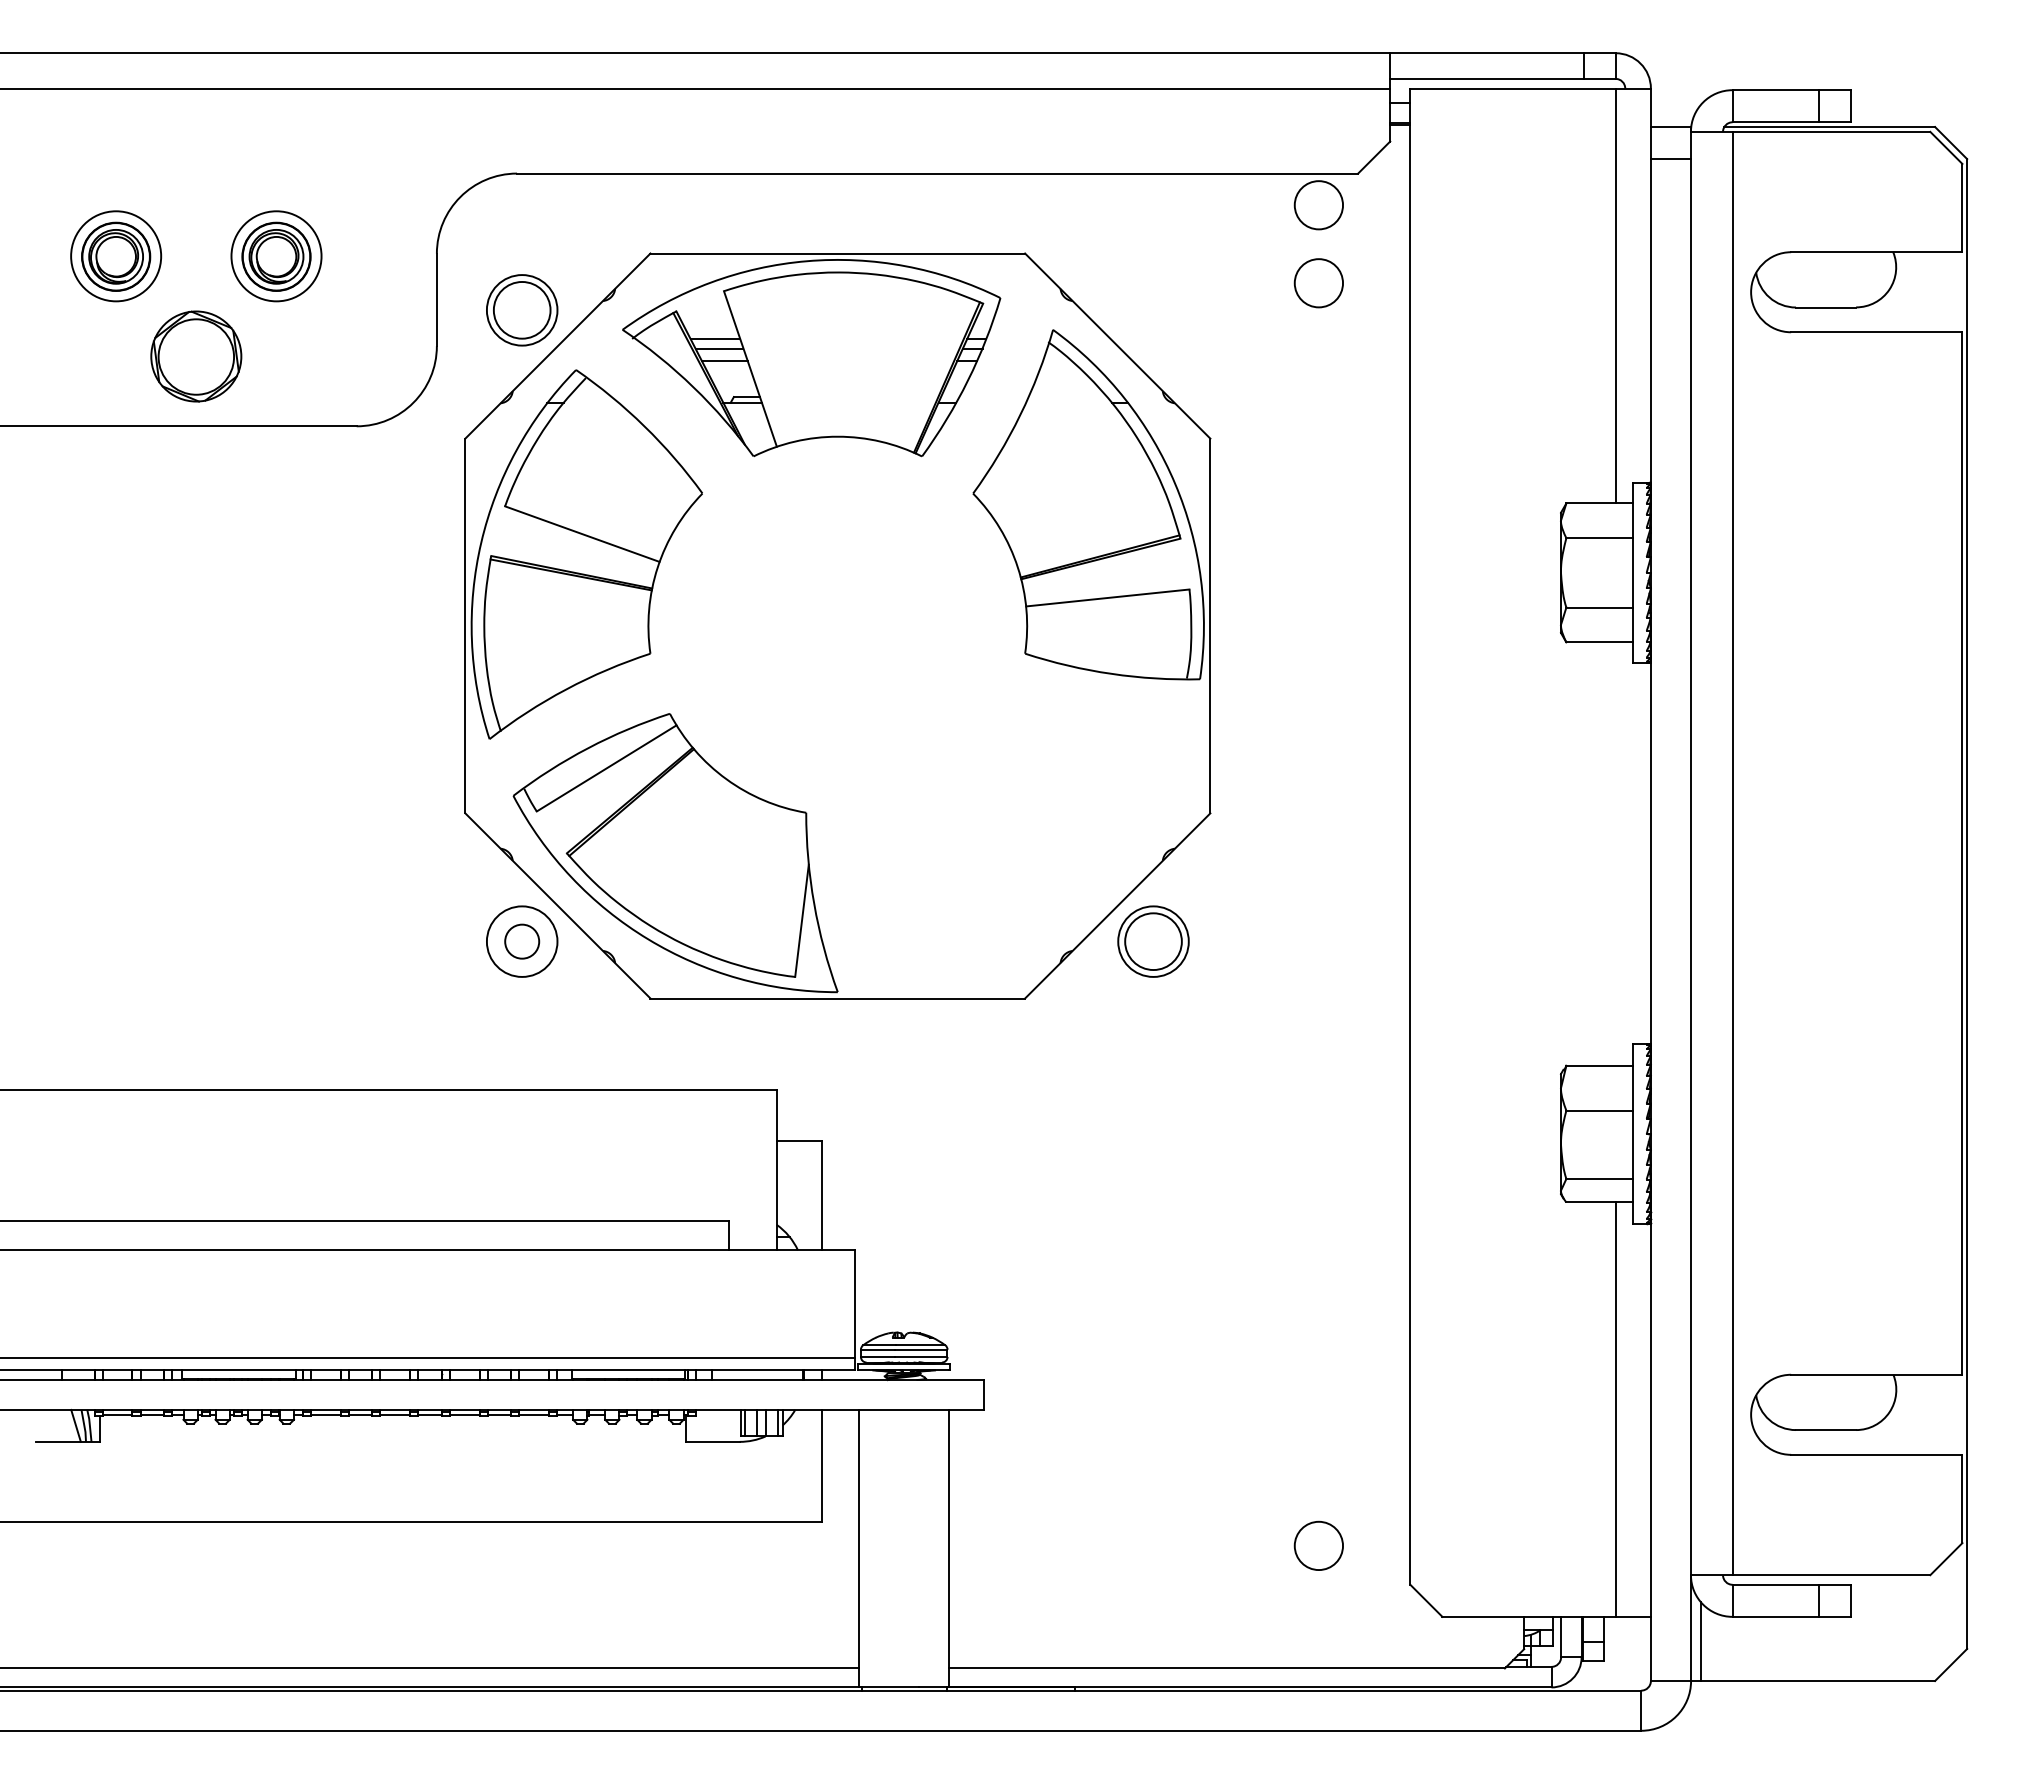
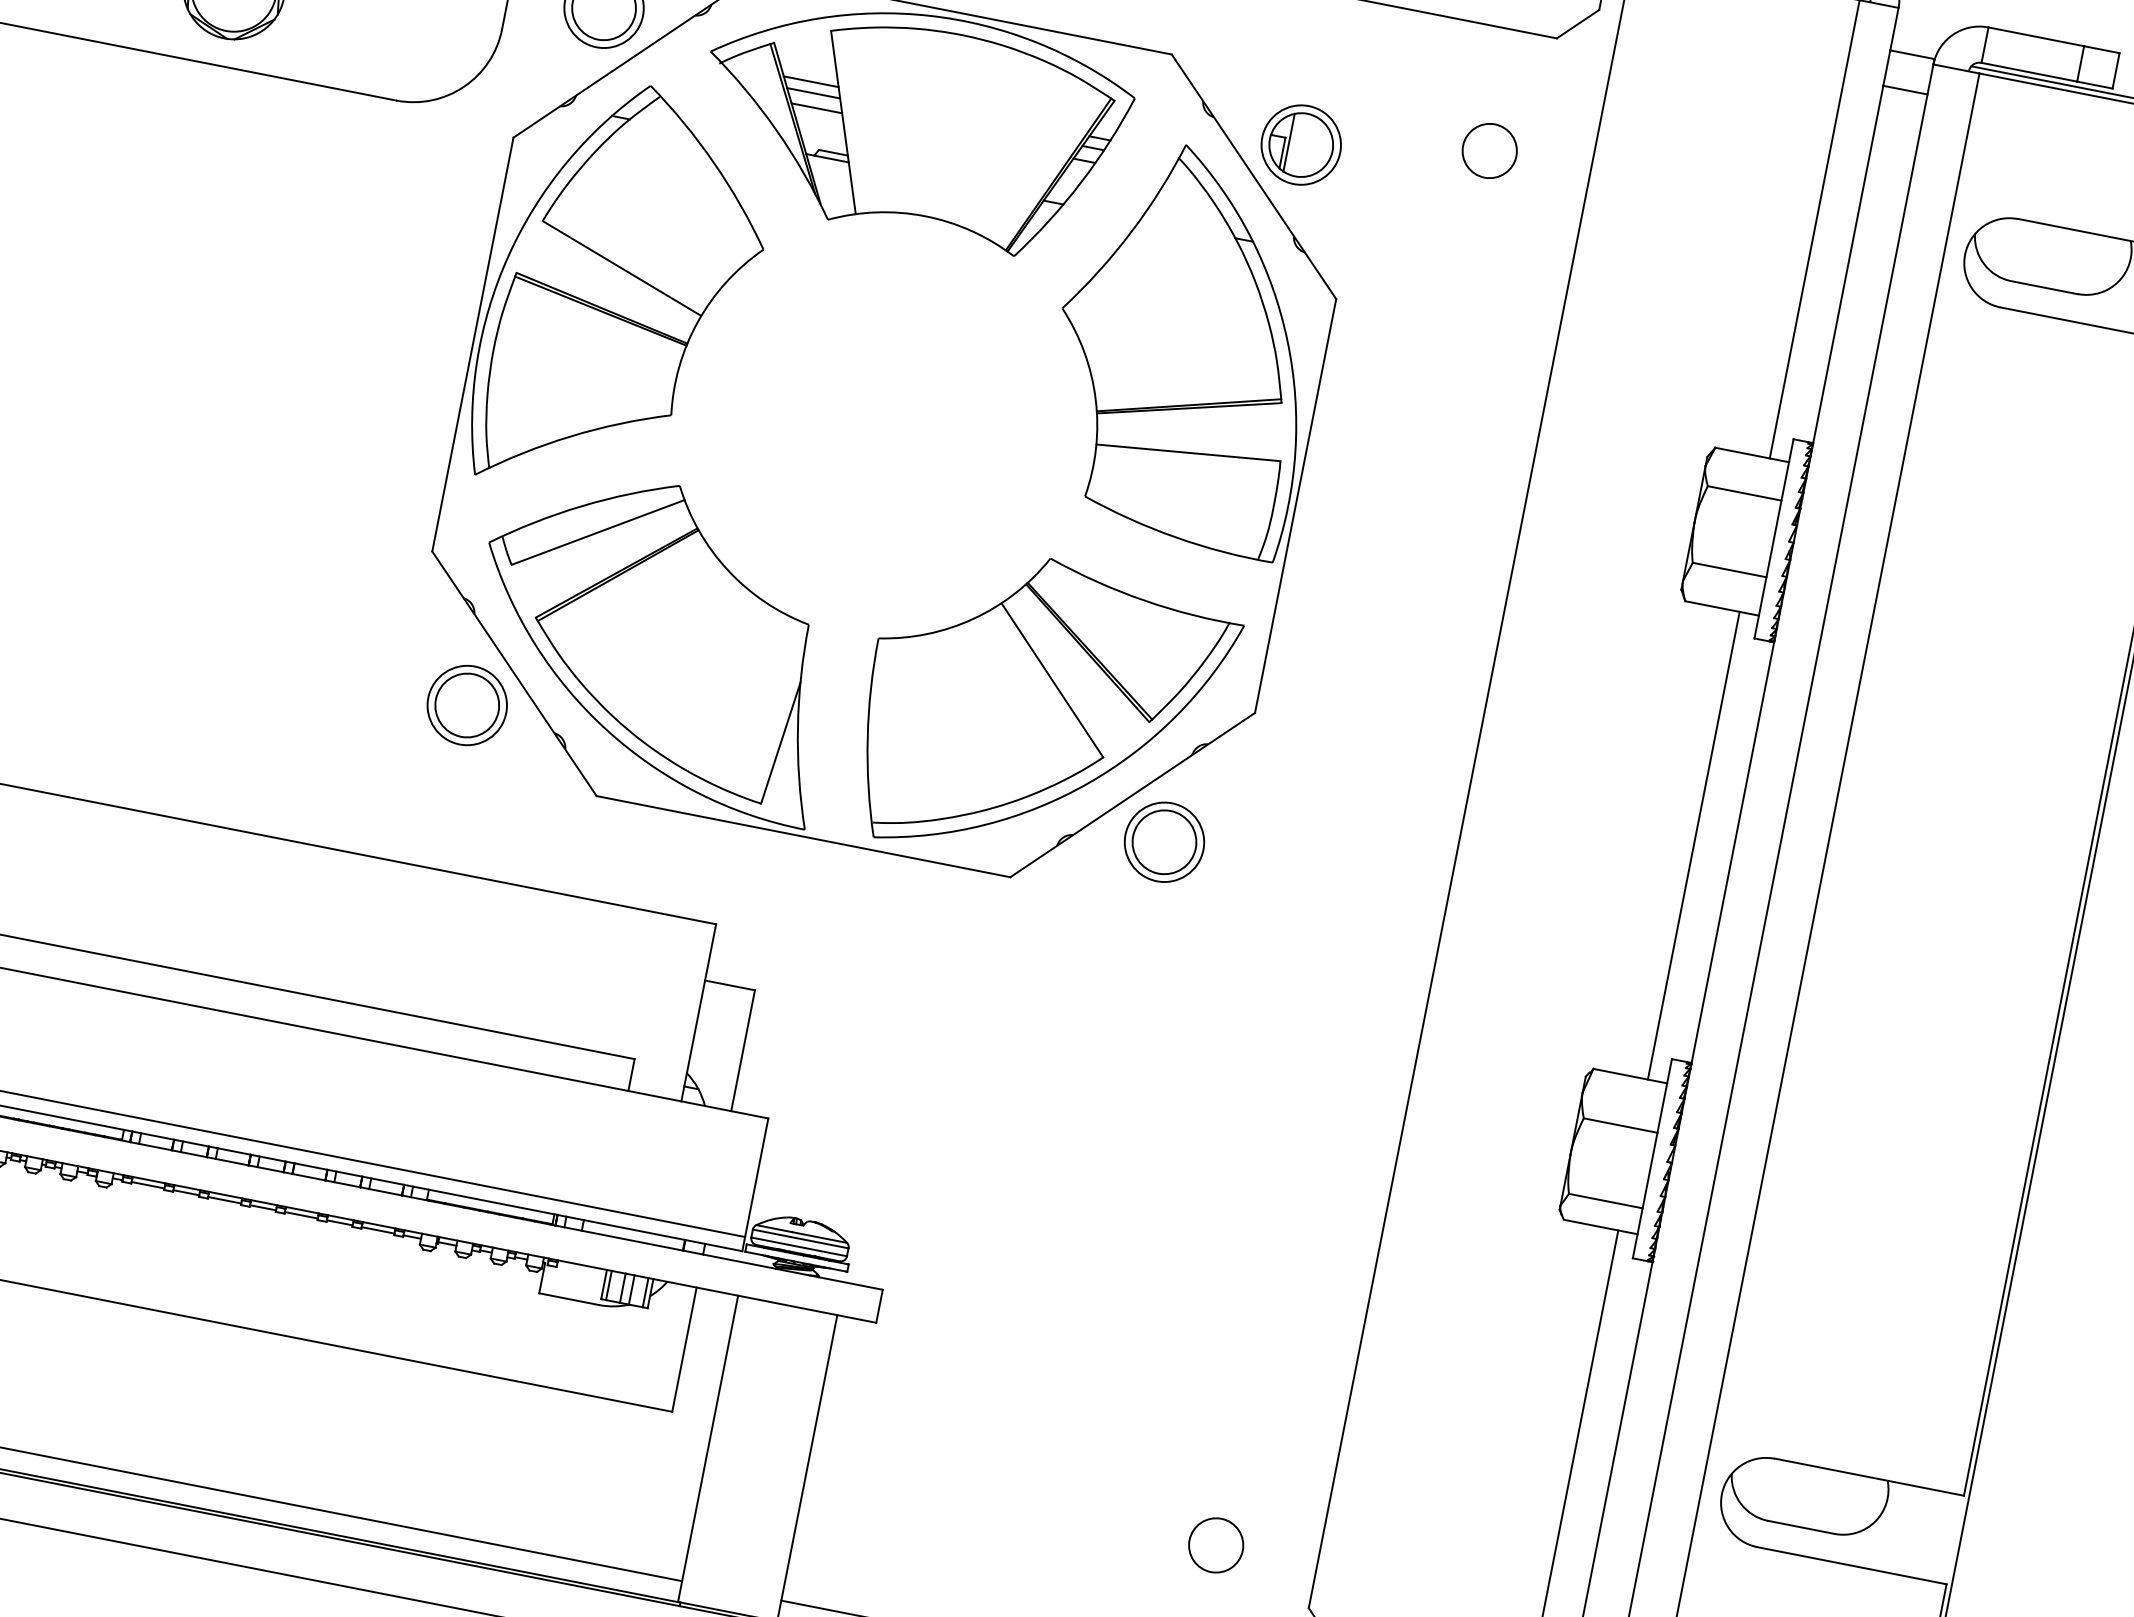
circle: (1318, 205) -> (1506, 65), removed
part: (1153, 310) -> (1301, 145), added
part: (1027, 850) -> (1045, 714), added
line: (1615, 853) -> (1693, 845), added
circle: (521, 941) -> (466, 705), size x1.67

